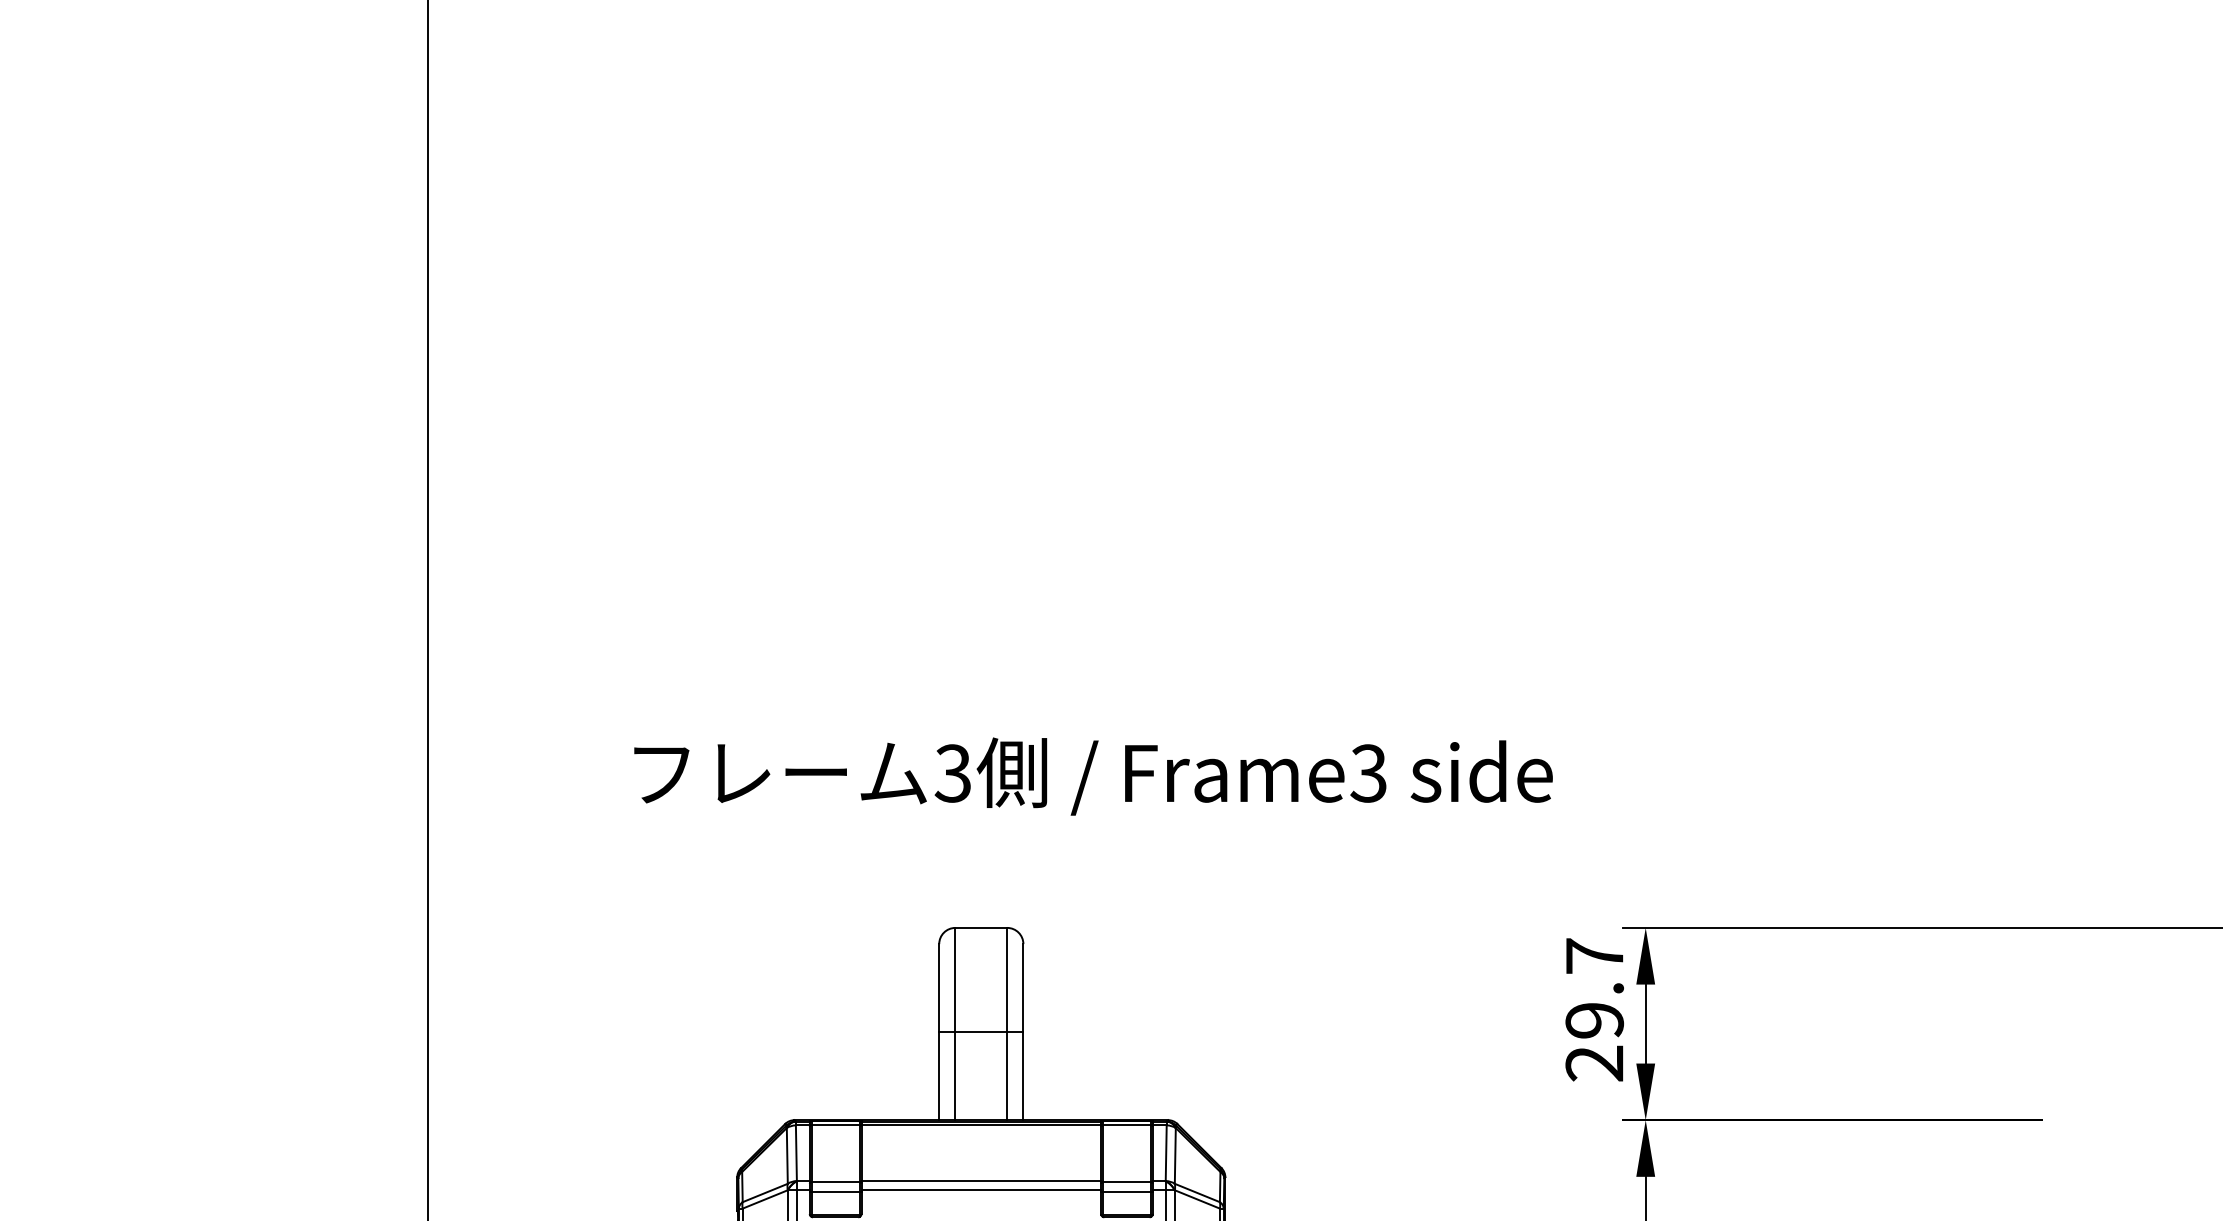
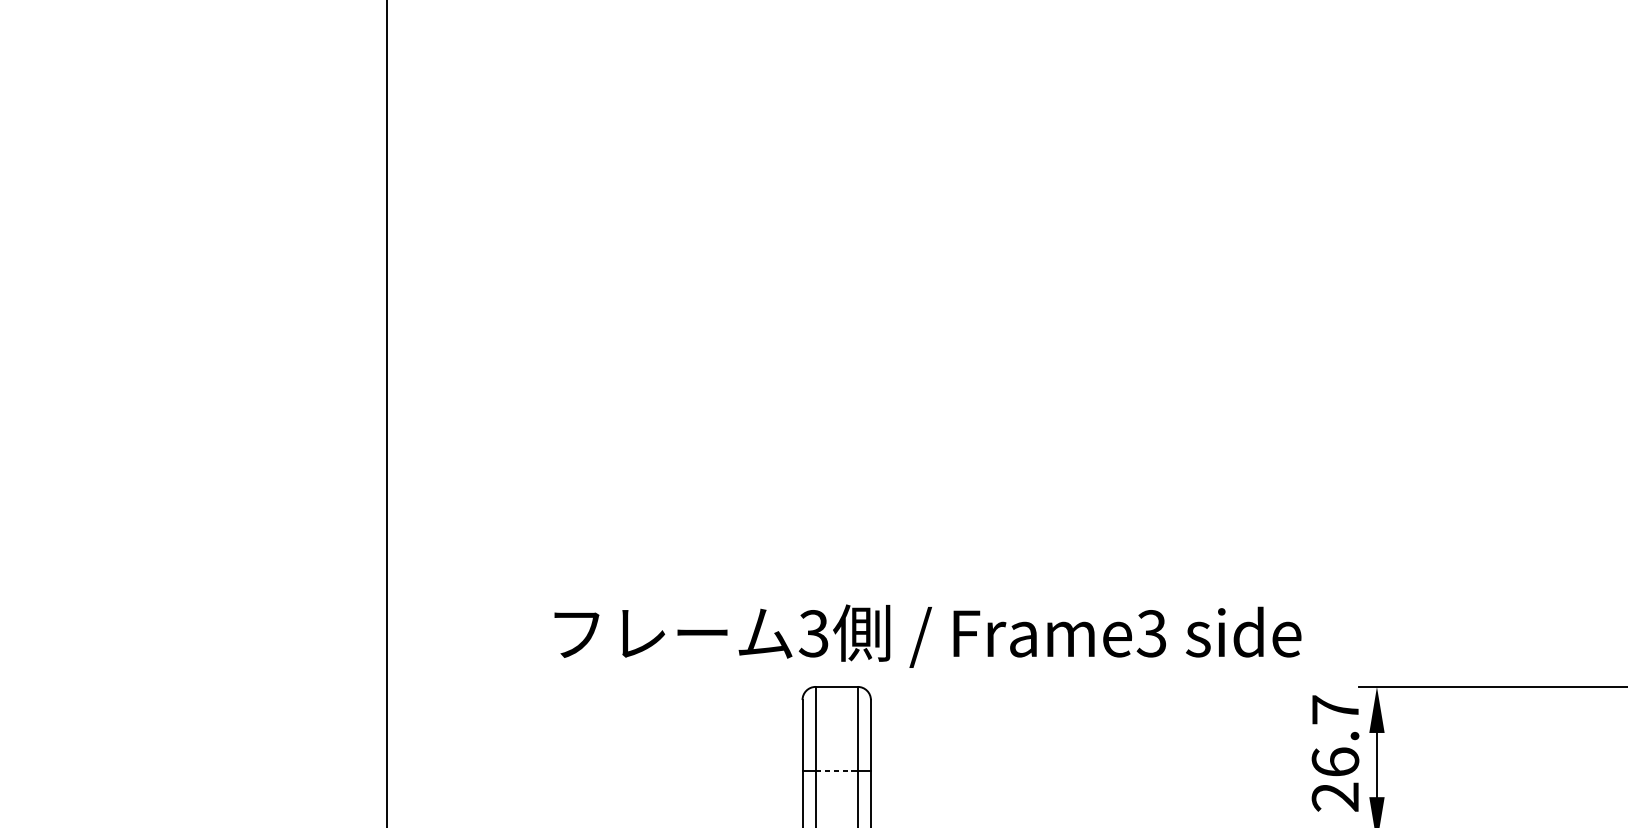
text: (1093, 776) -> (927, 636), moved
text: (1594, 1020) -> (1335, 762), 29.7 -> 26.7
line: (981, 1031) -> (836, 771), solid -> dashed

